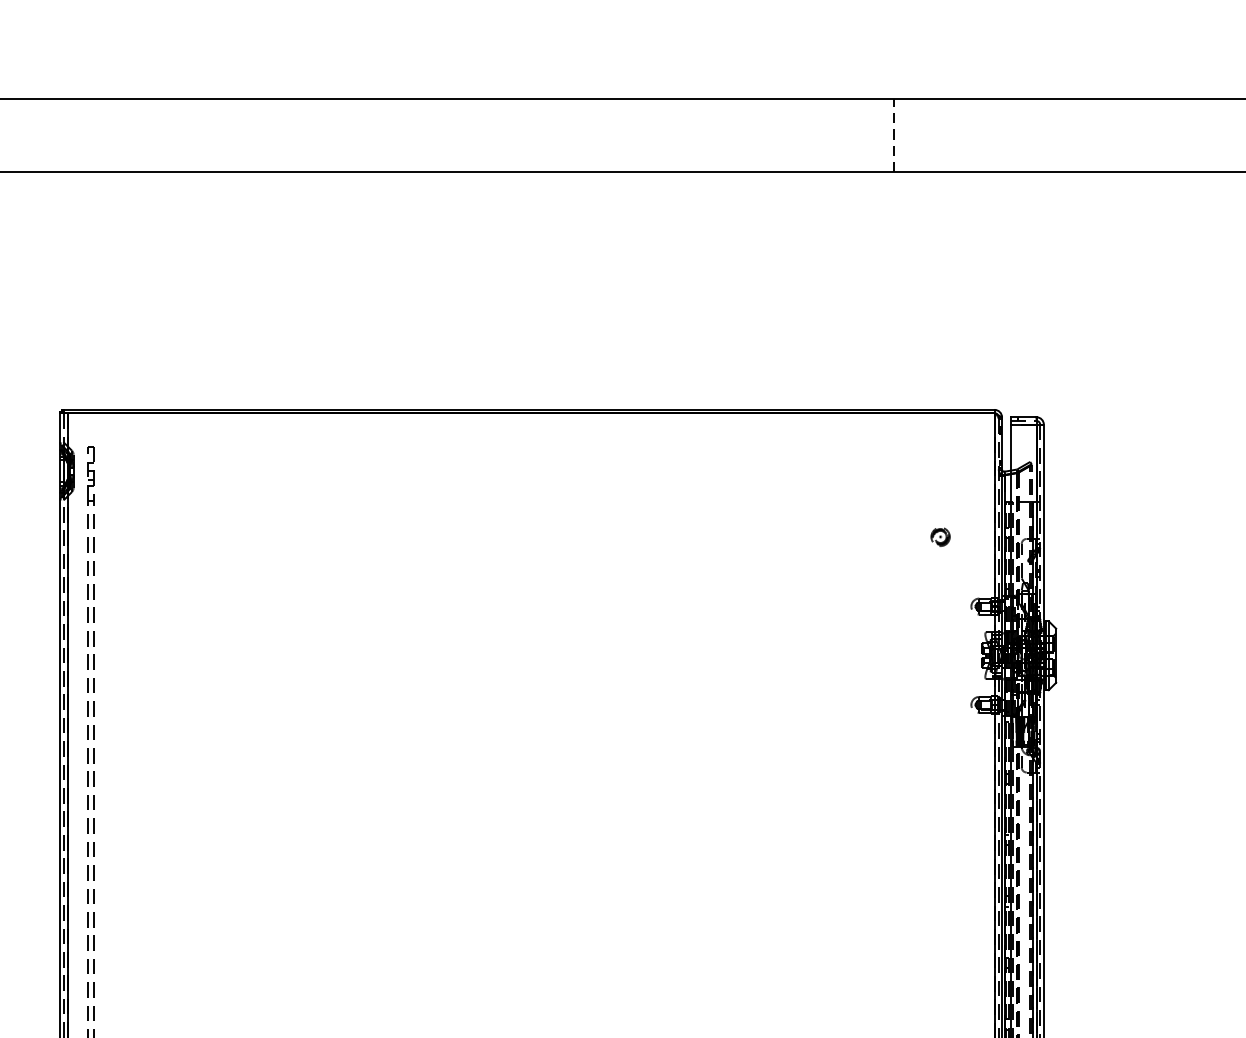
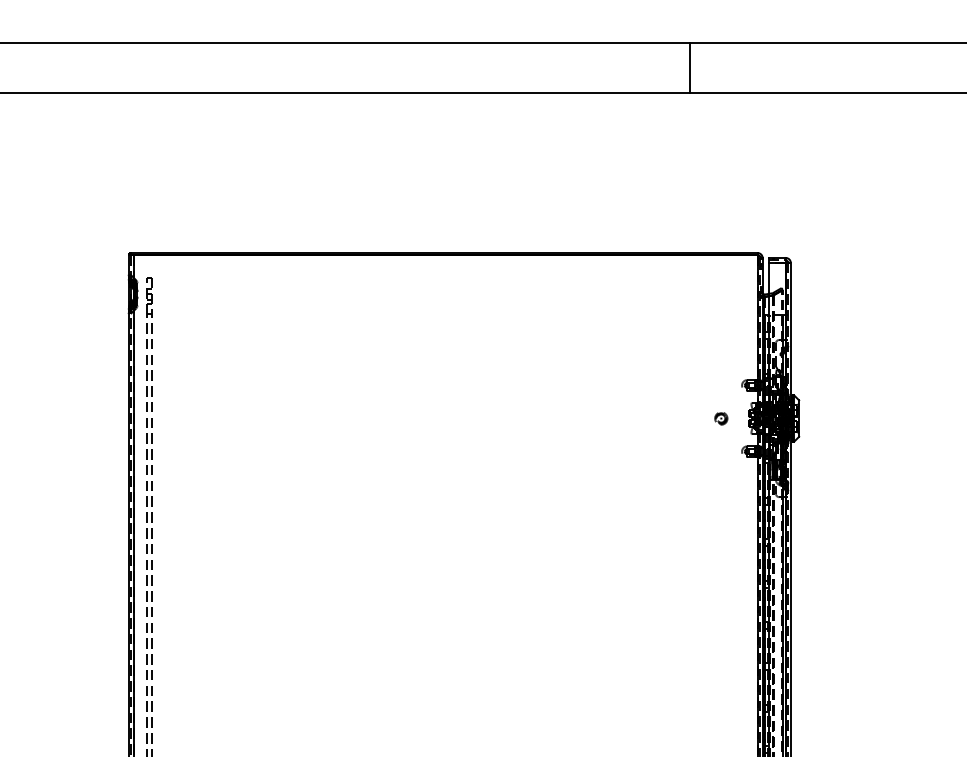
line: (894, 135) -> (690, 68), dashed -> solid
part: (940, 536) -> (721, 418), moved

